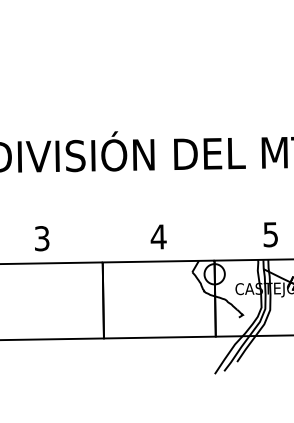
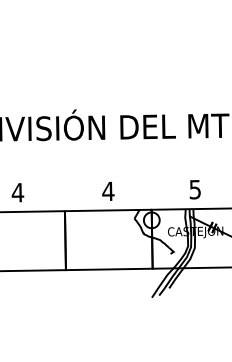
text: (41, 238) -> (17, 192), 3 -> 4

